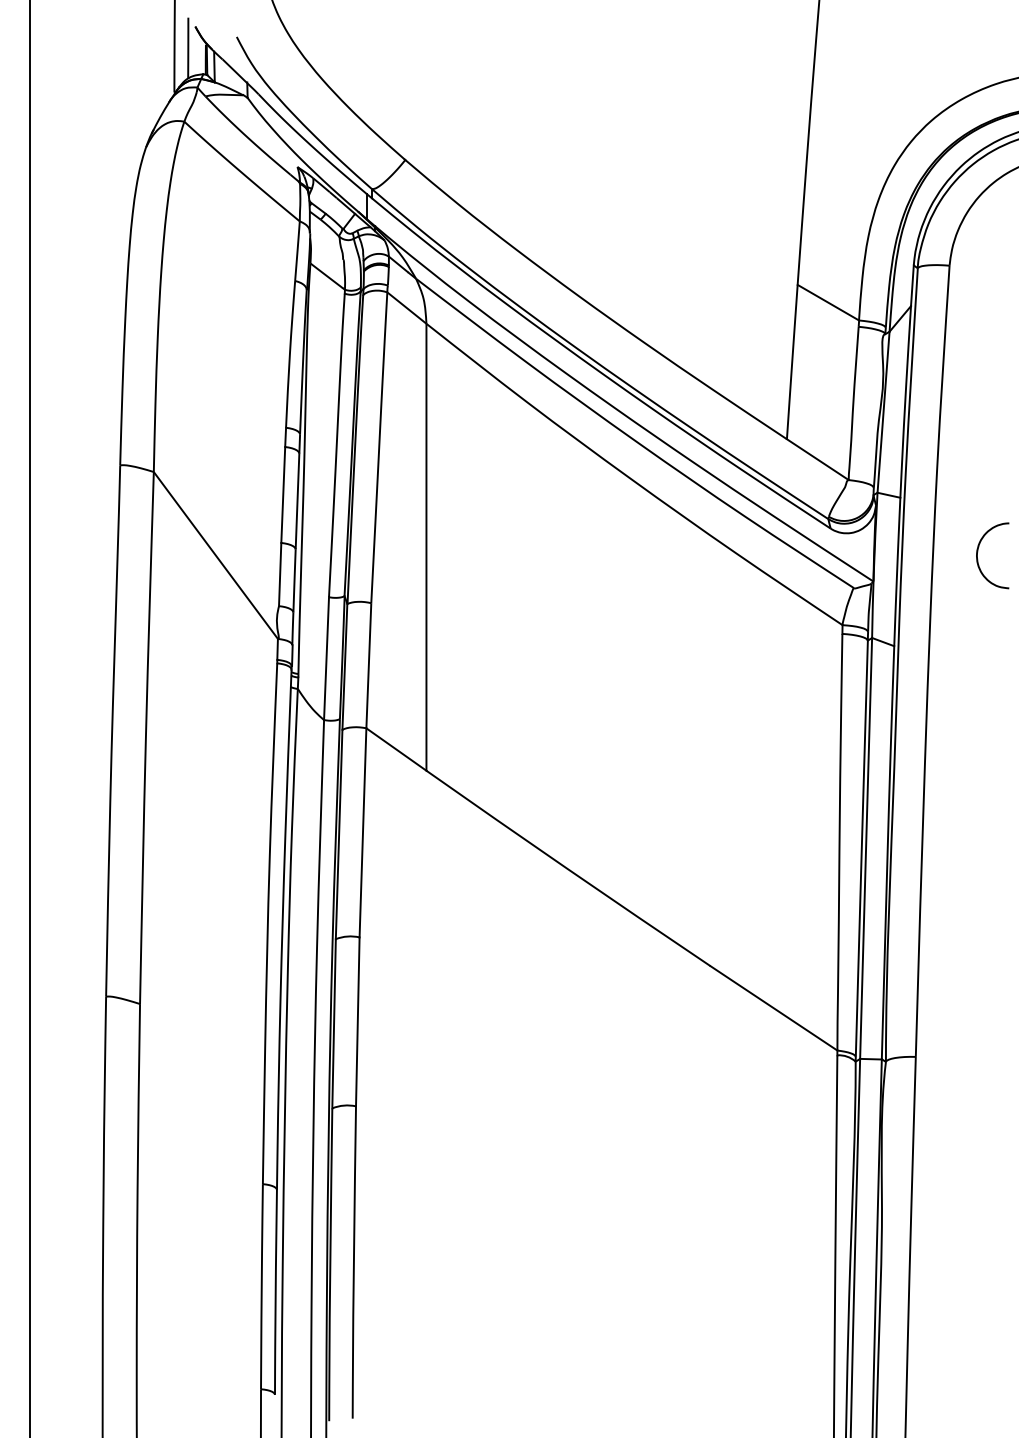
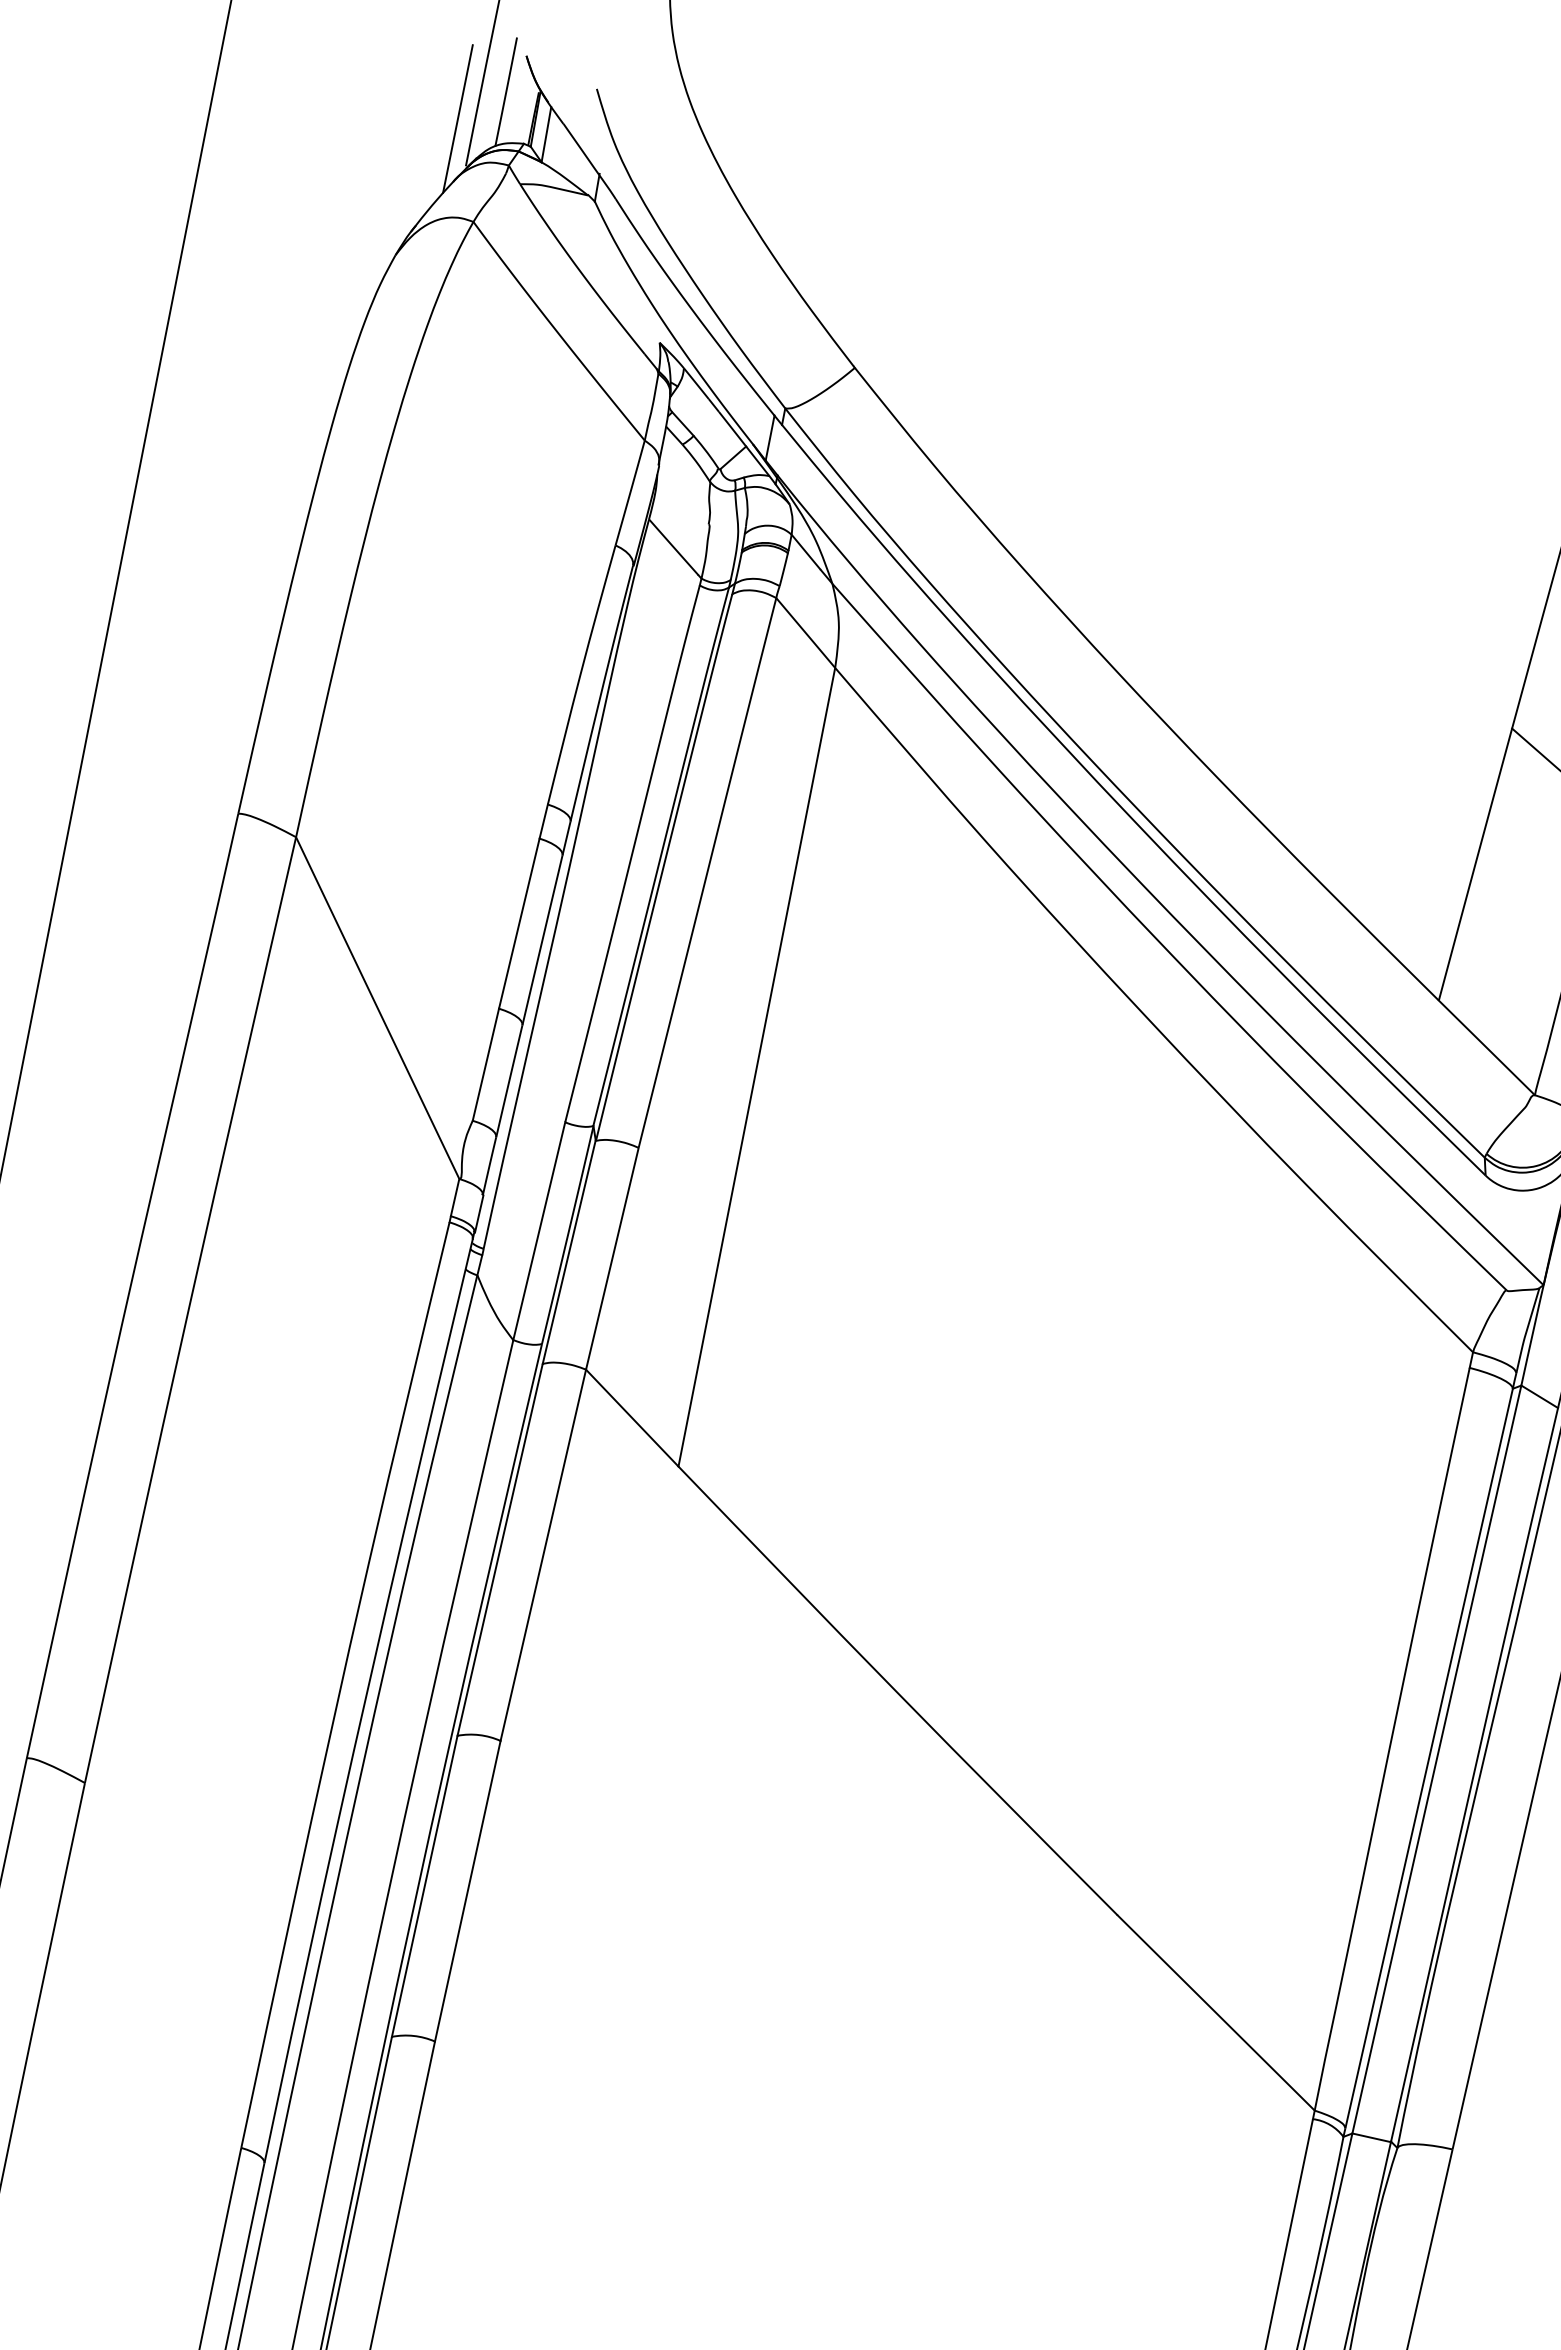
line: (164, 67) -> (456, 118), added

